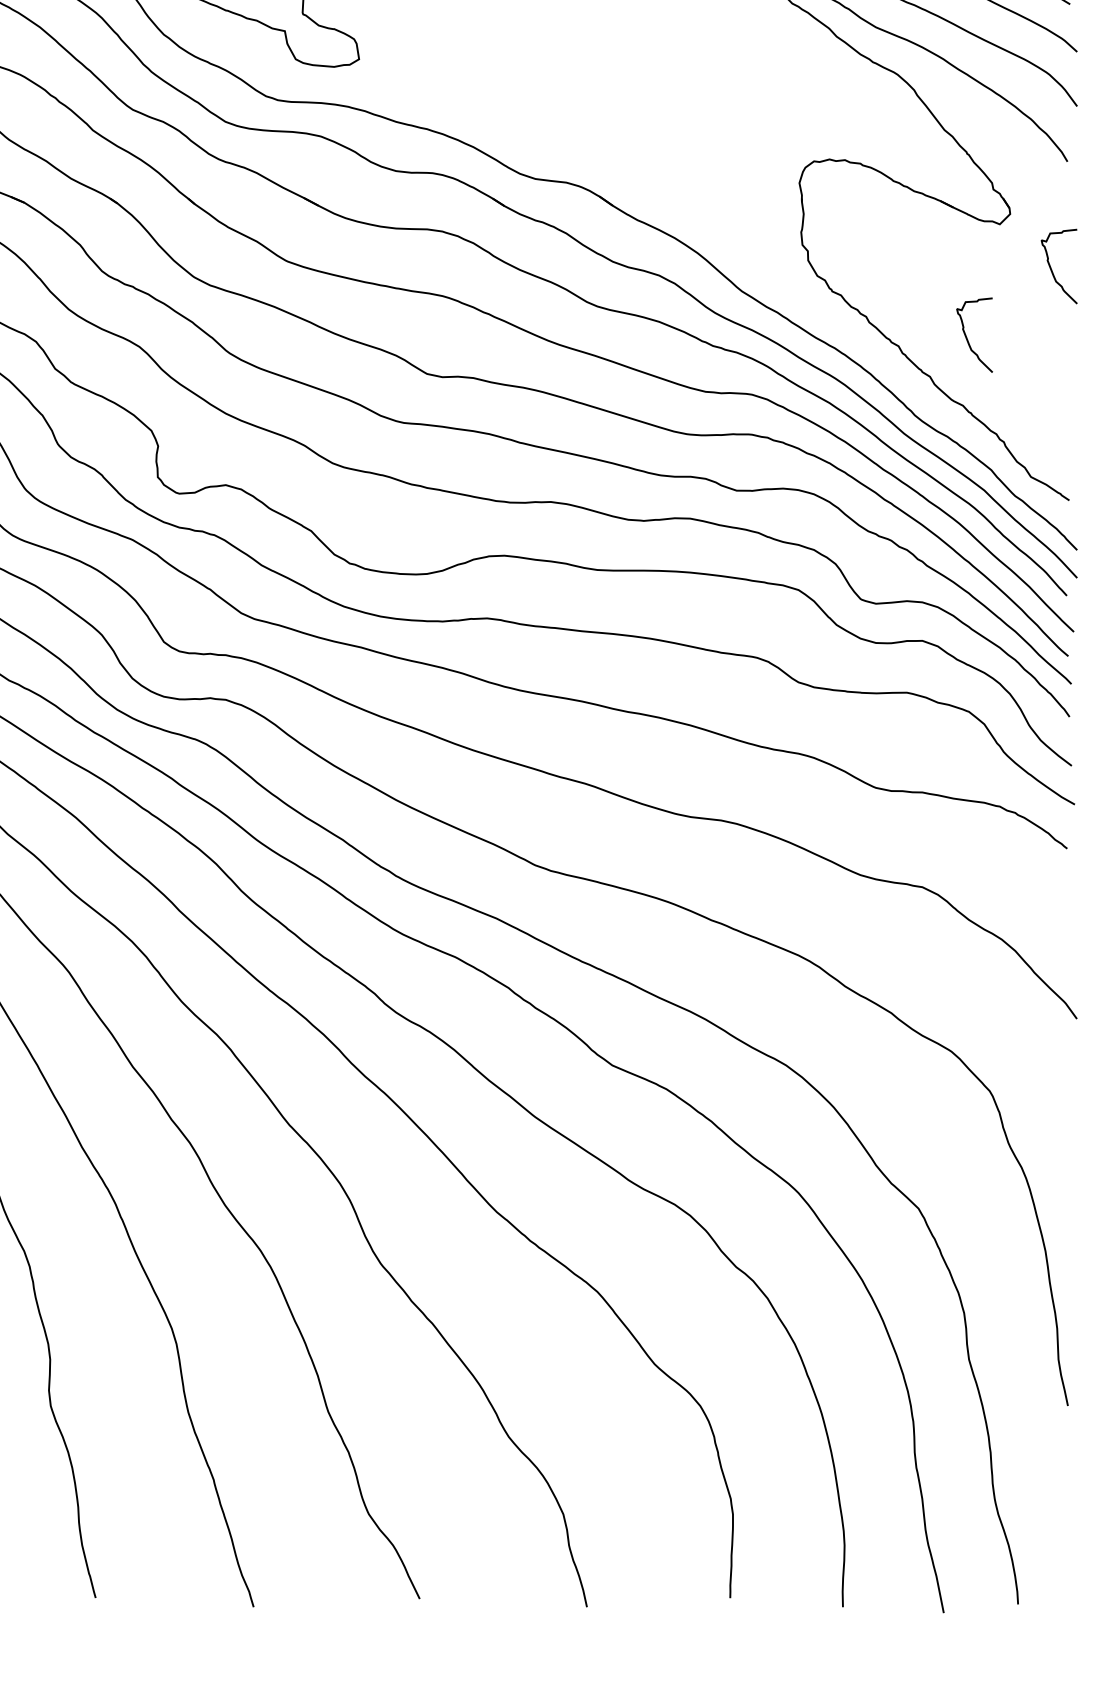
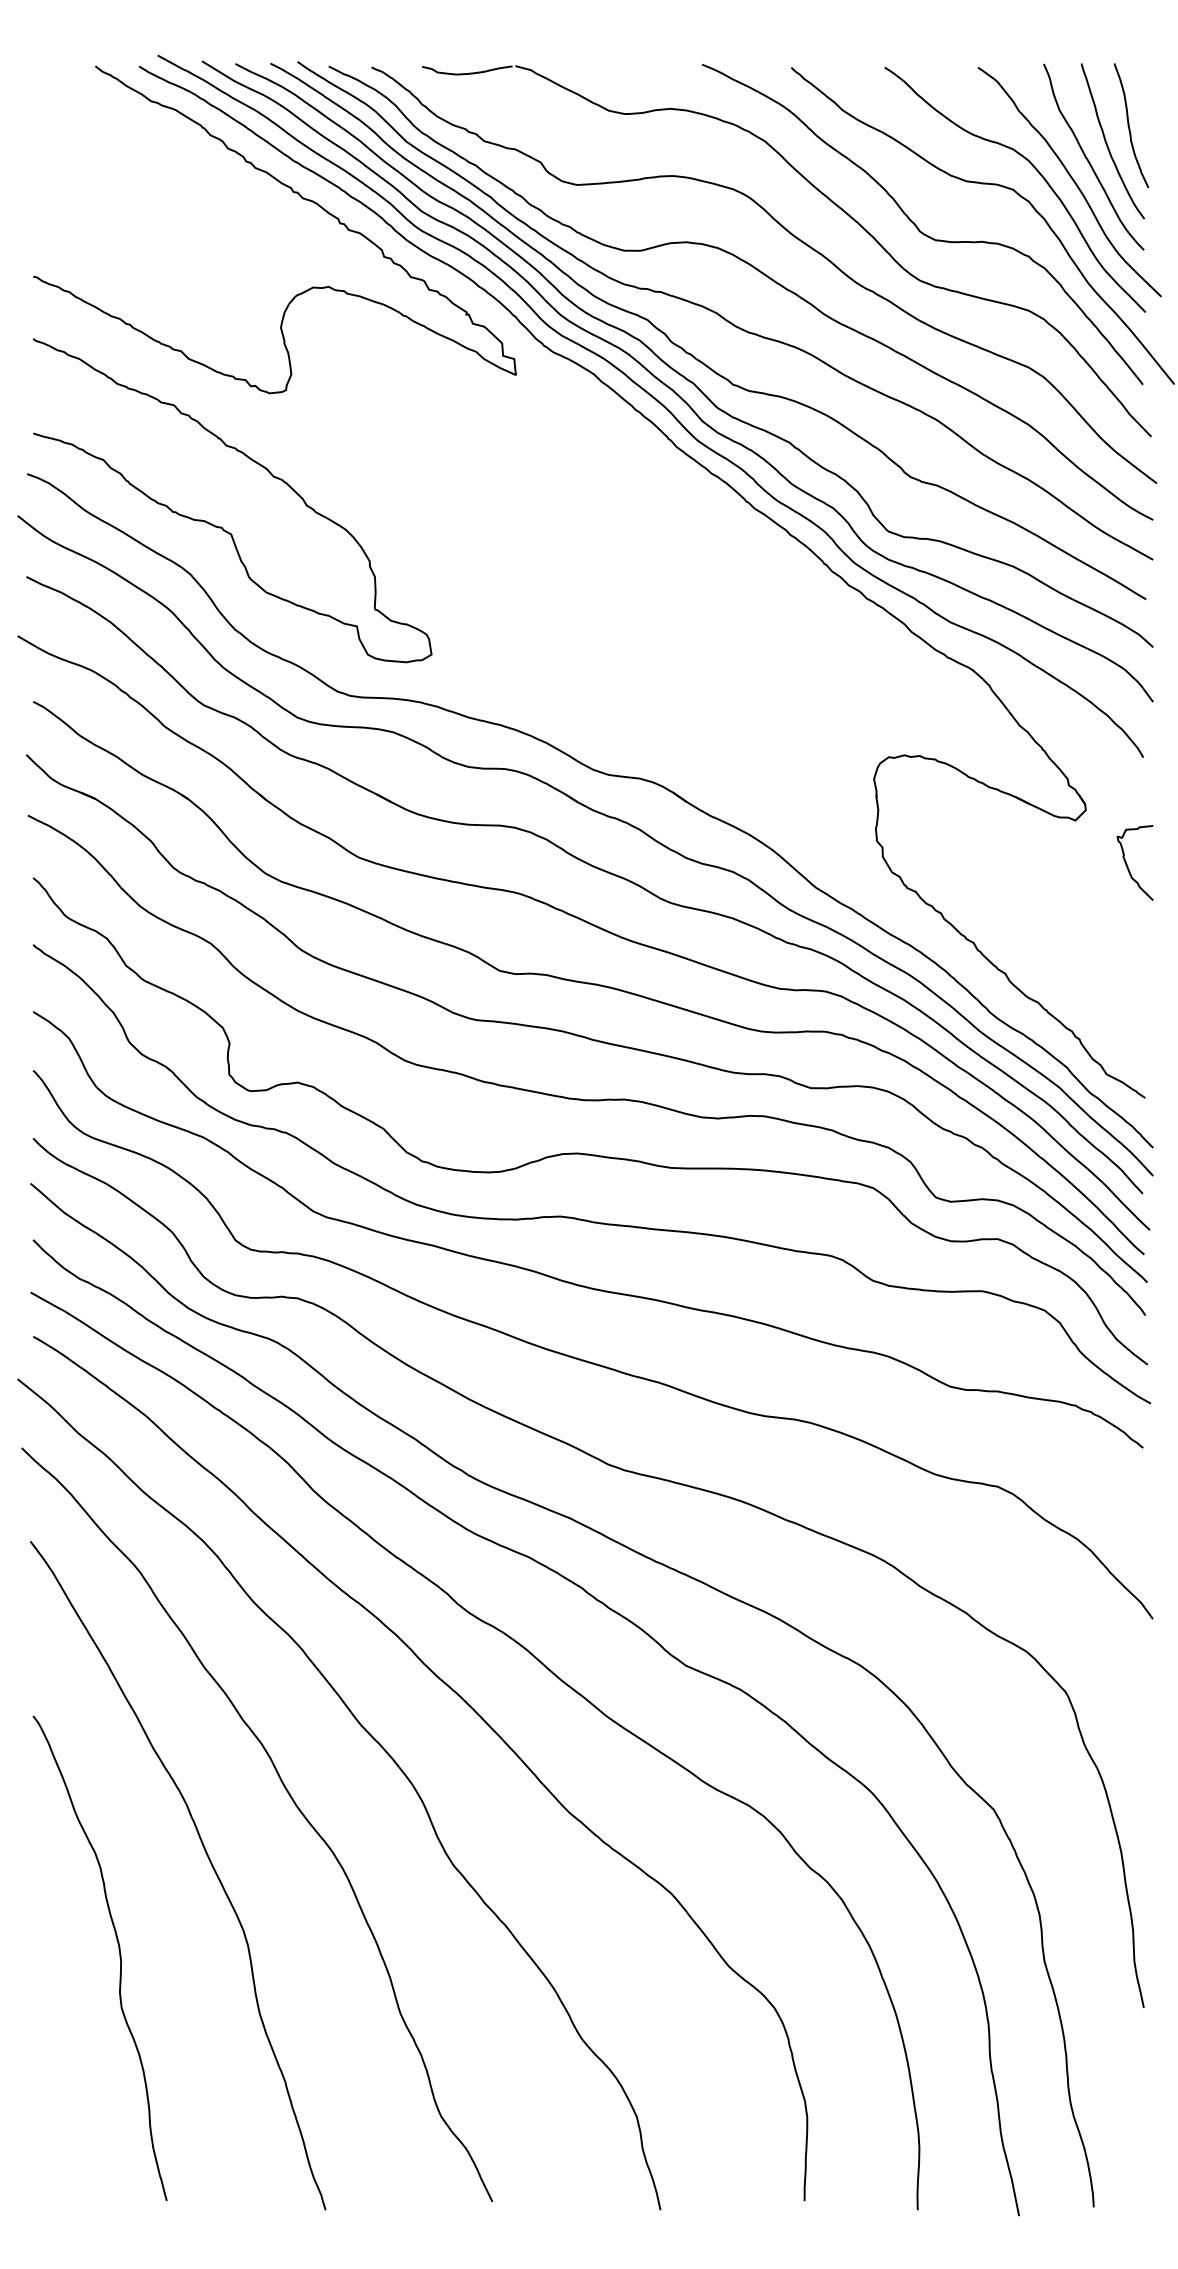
curve: (968, 338) -> (1043, 935), removed

